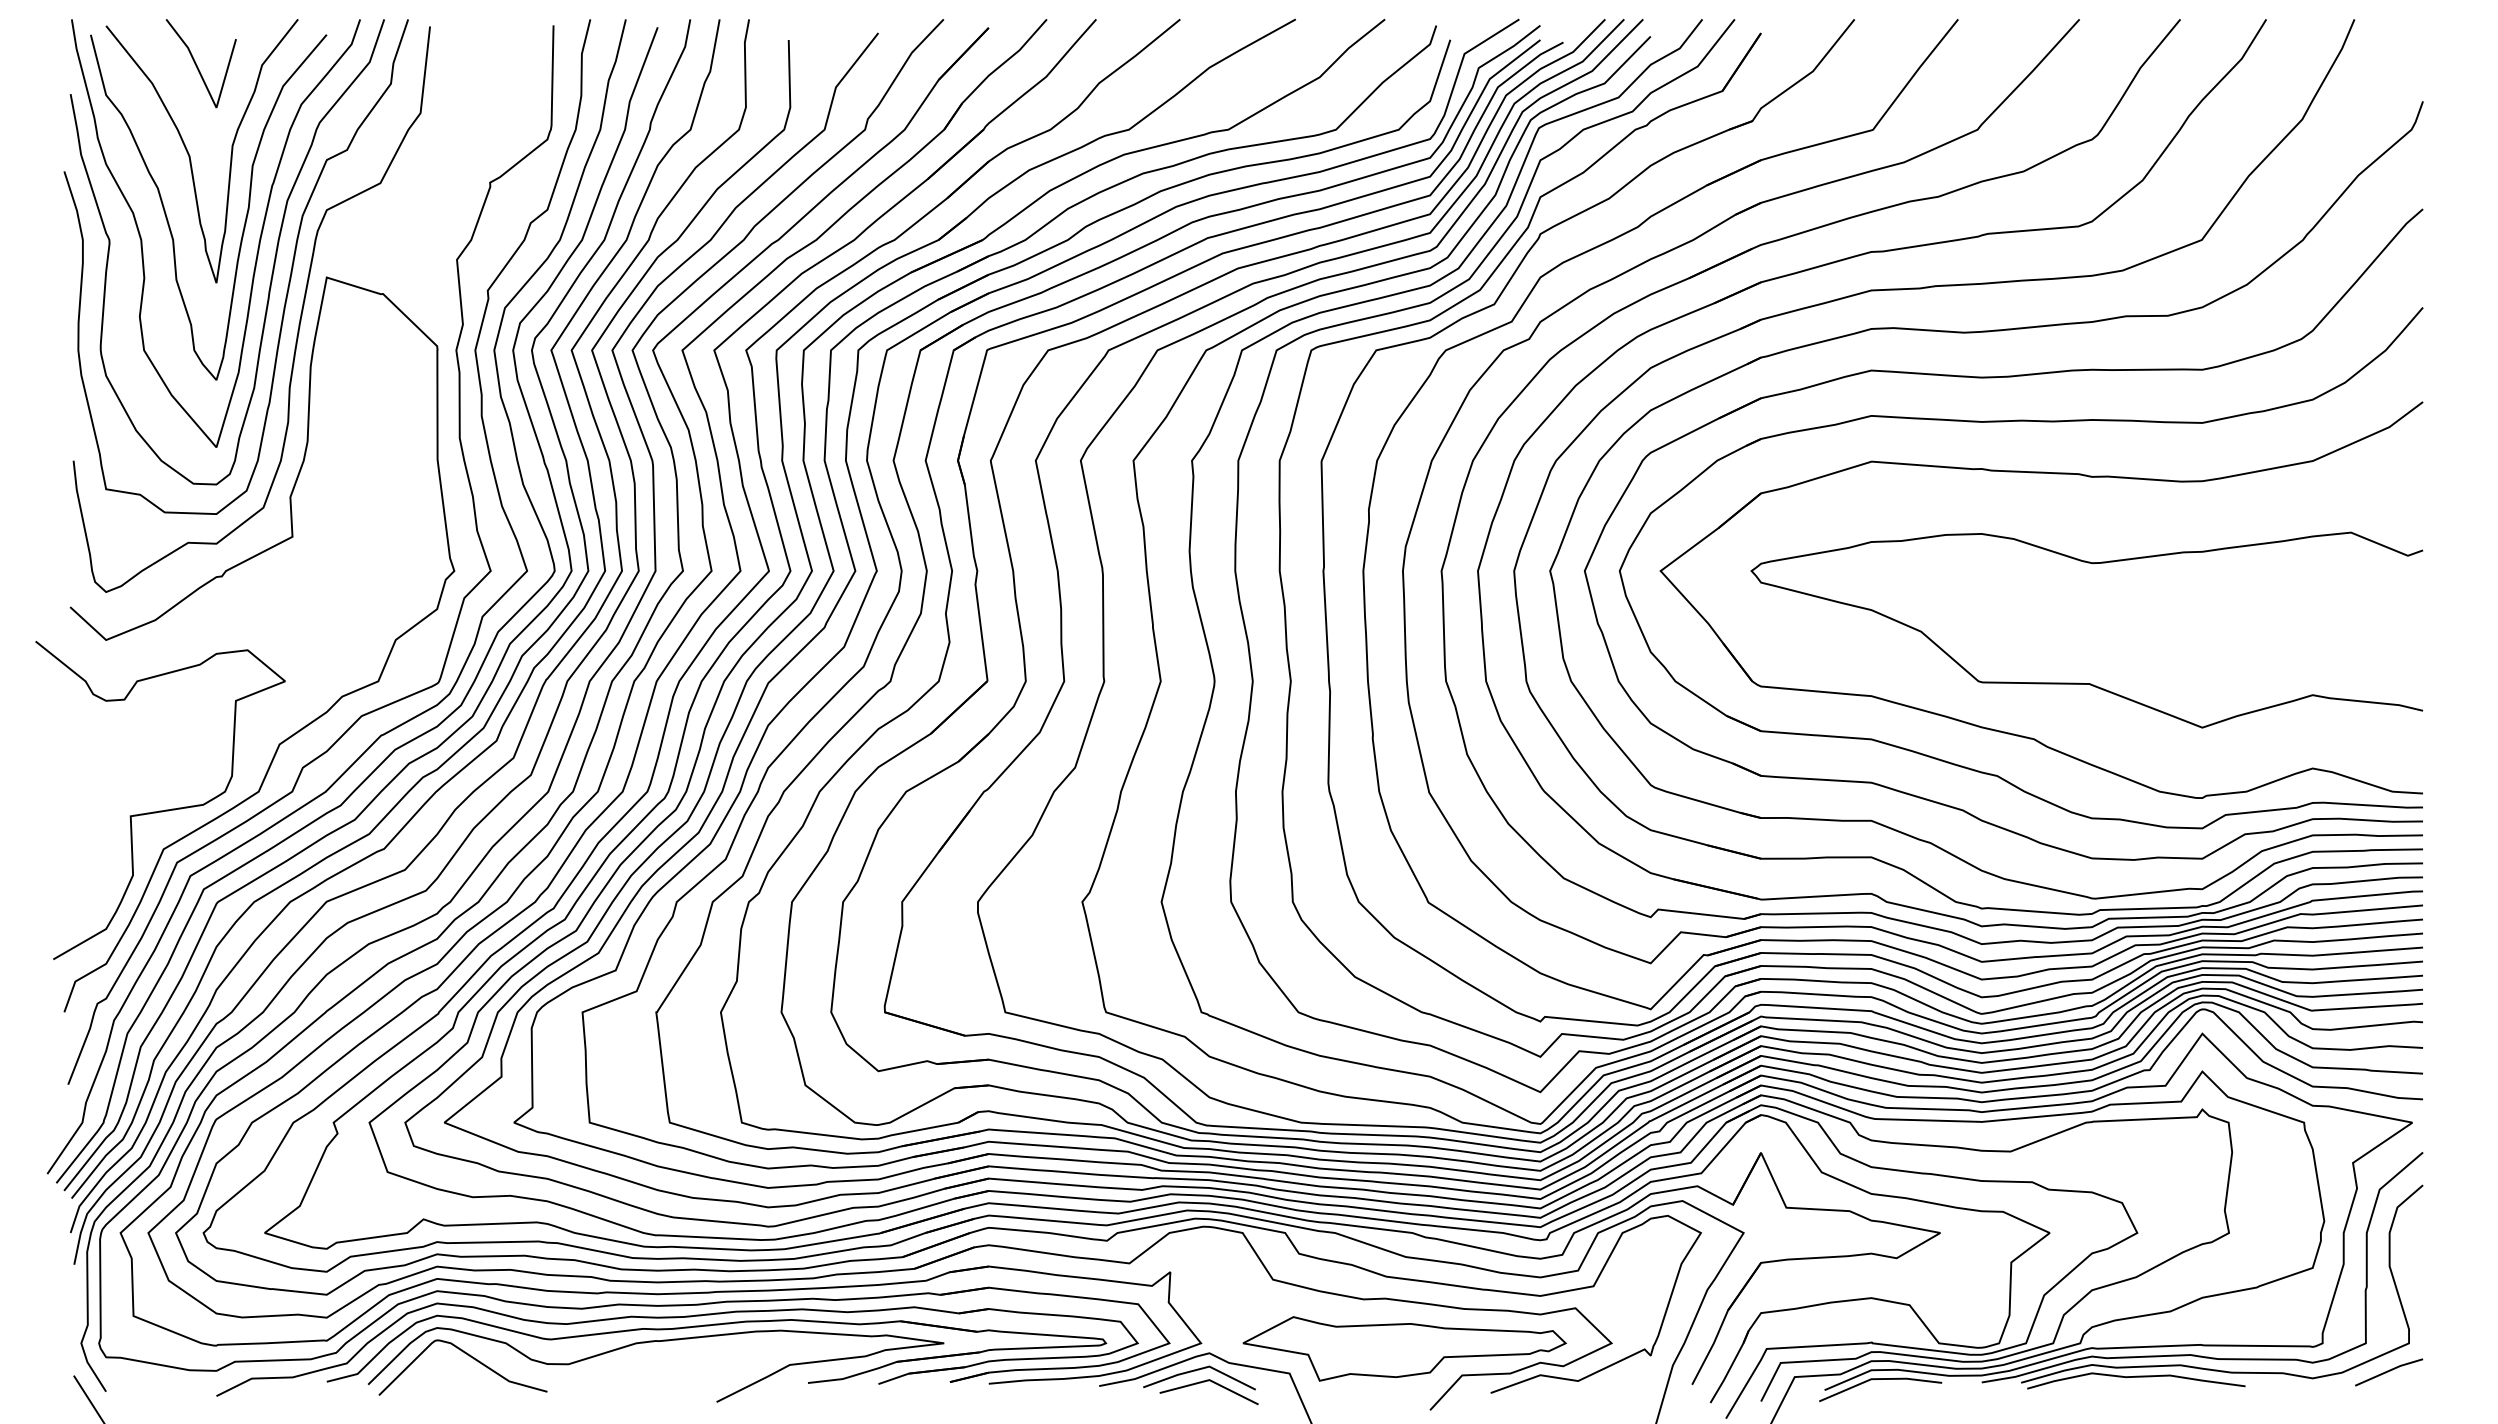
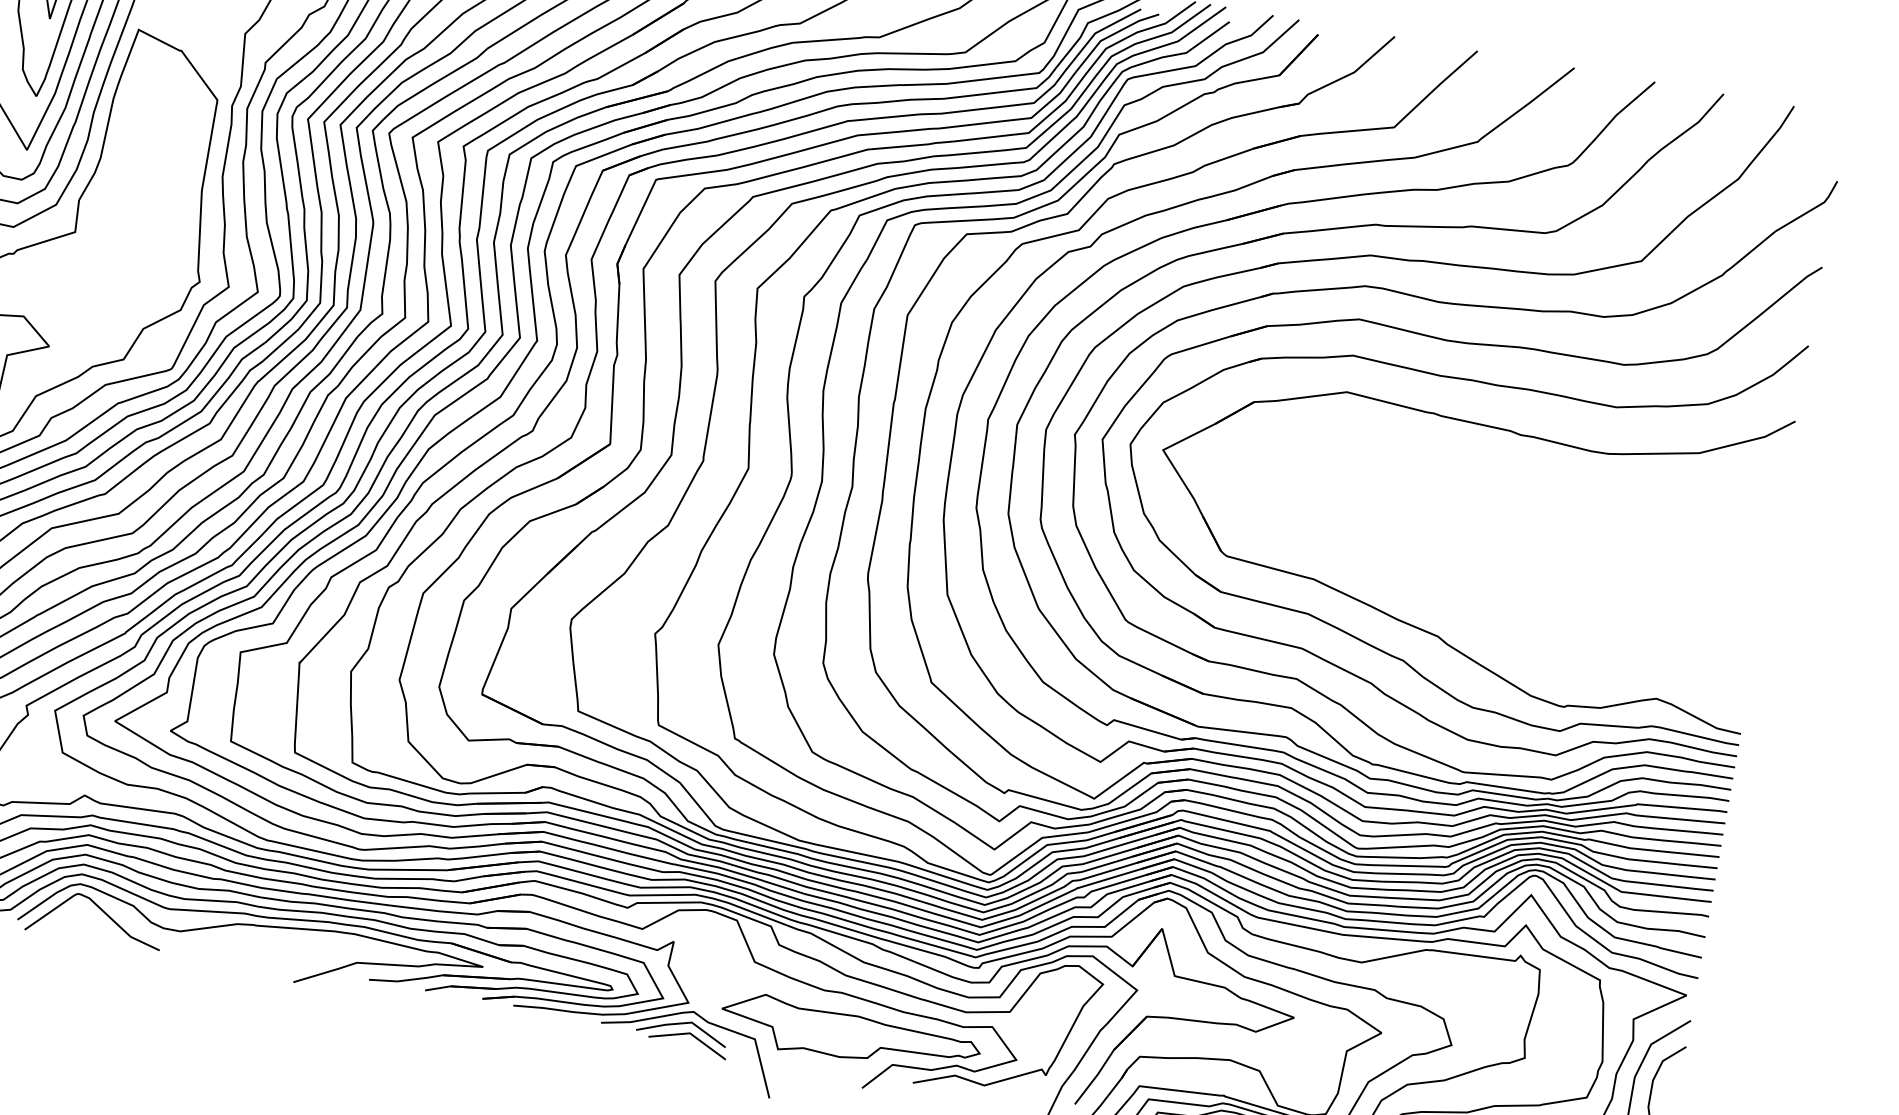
curve: (2078, 682) -> (1481, 597), removed

